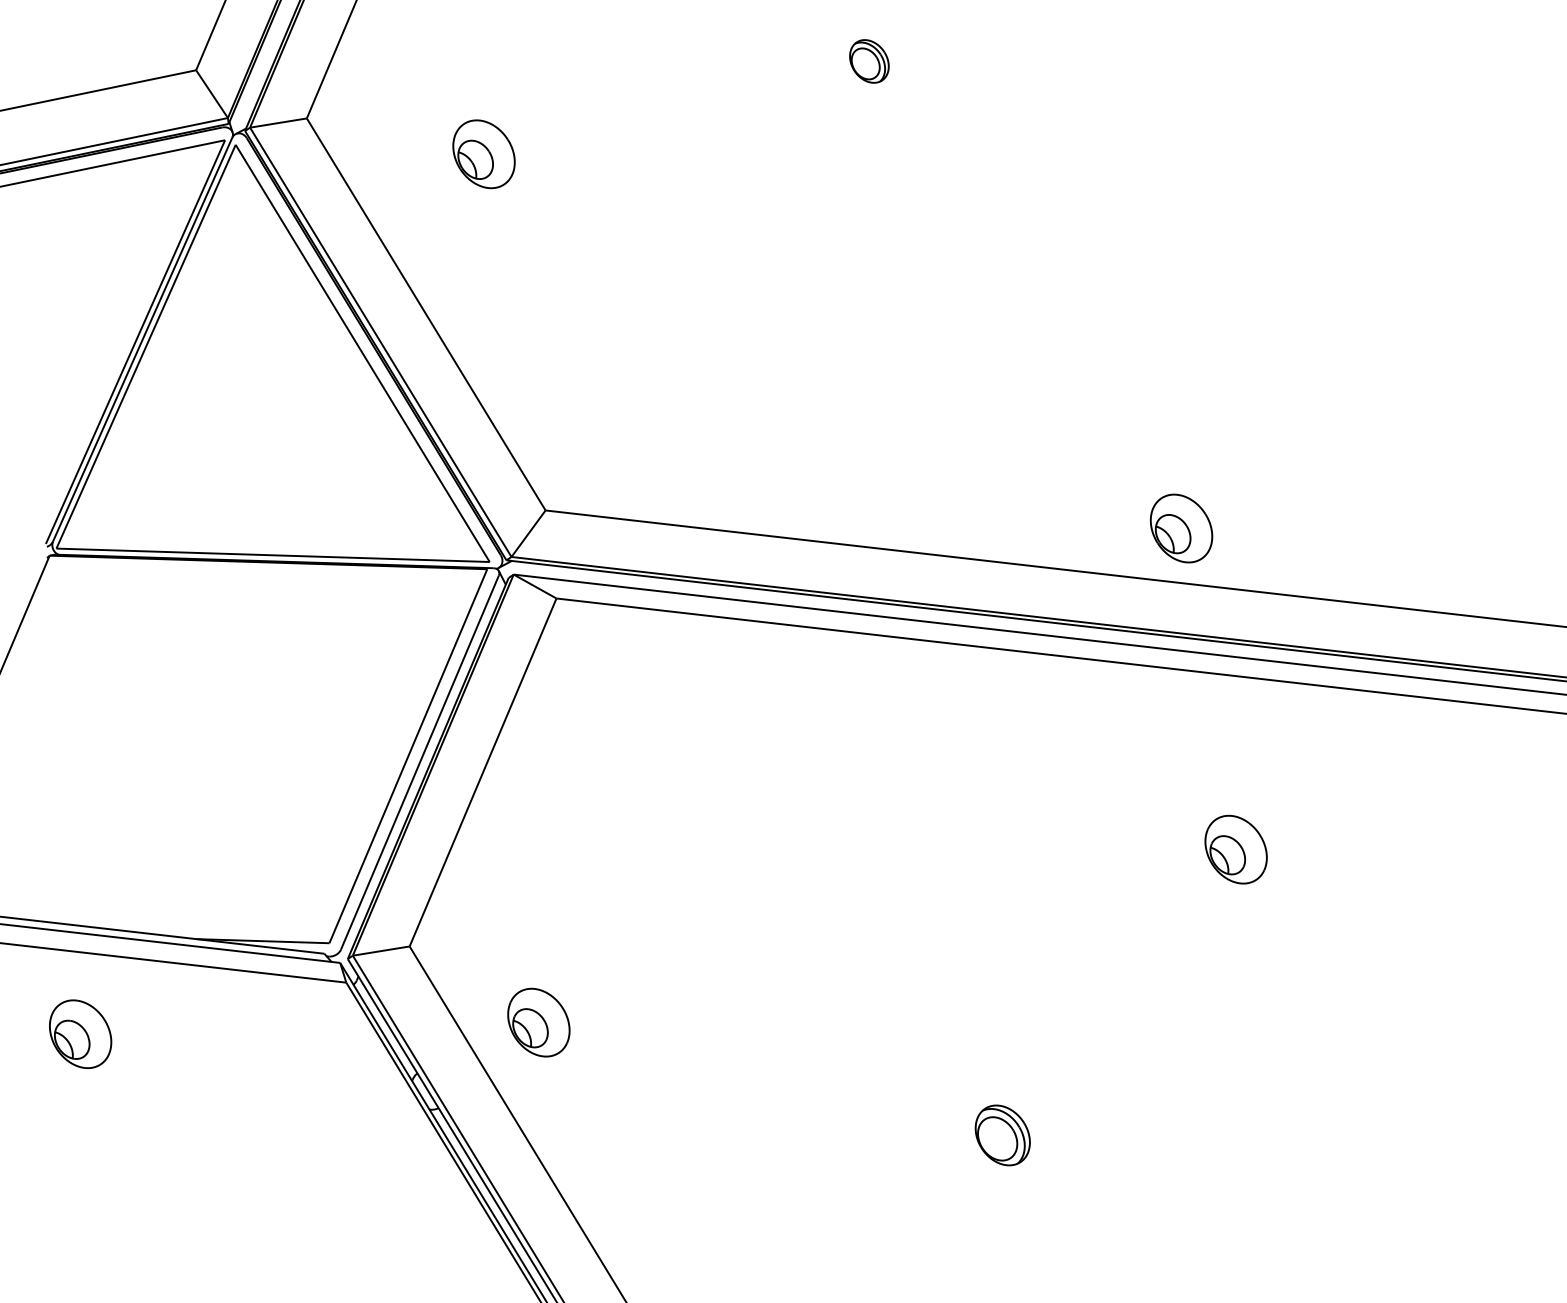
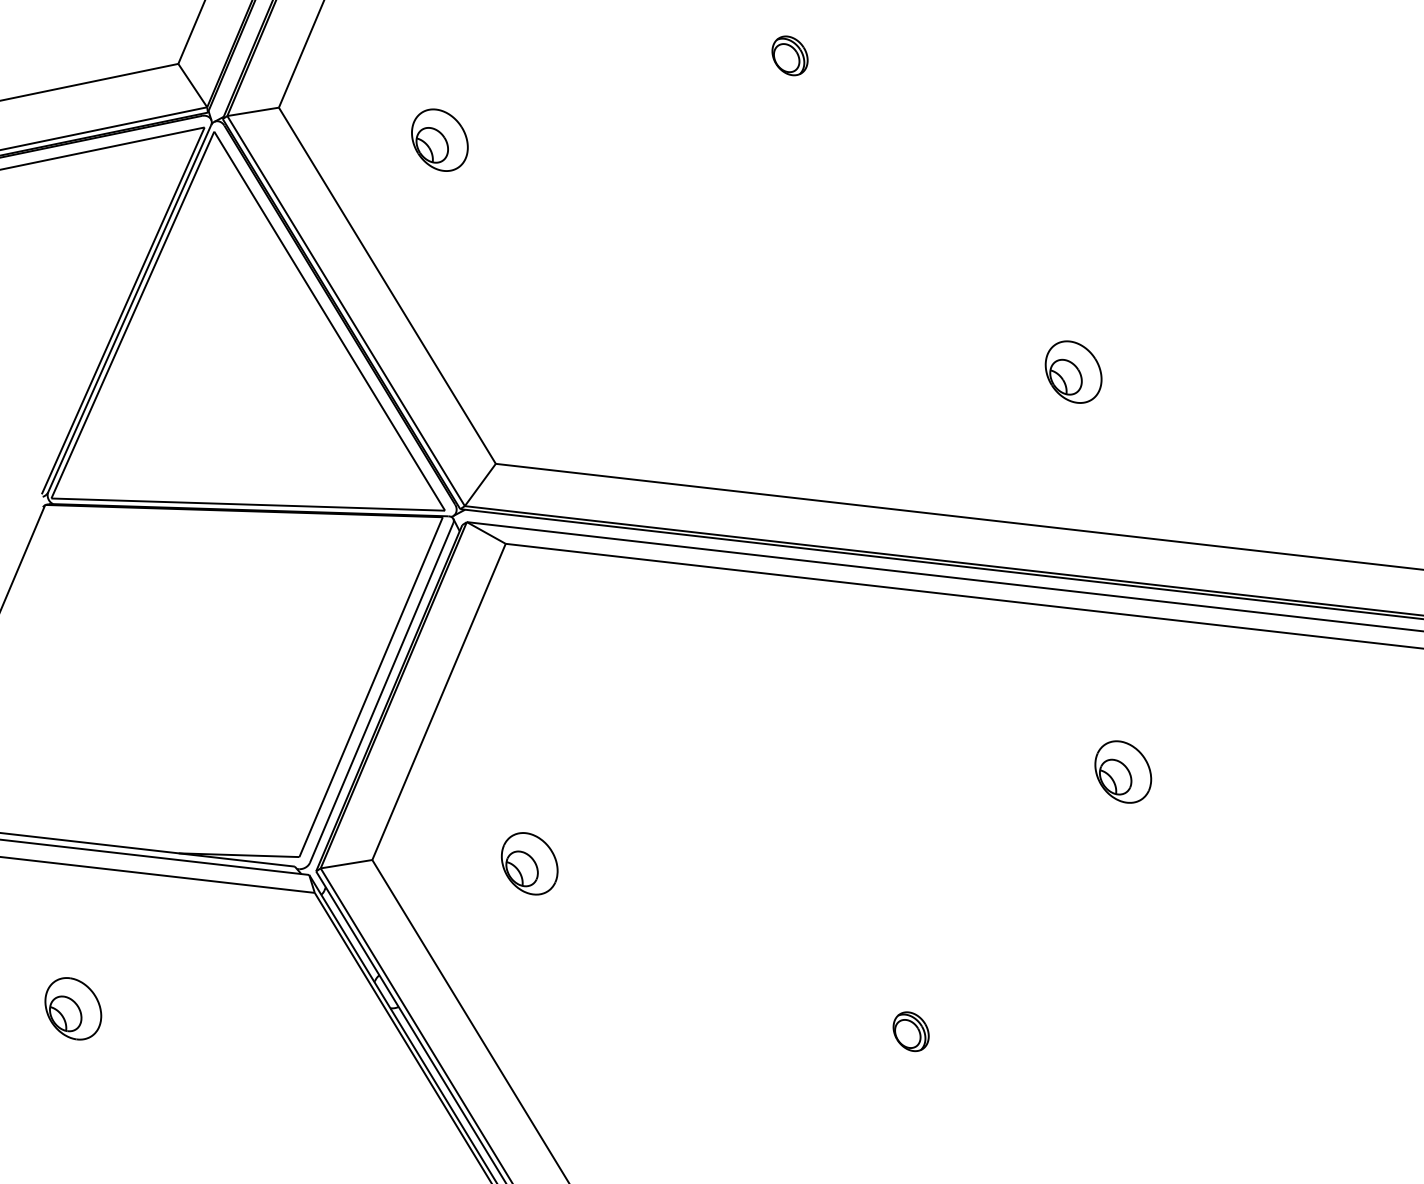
part: (1181, 528) -> (1073, 372), moved
part: (538, 1022) -> (529, 863), moved
part: (80, 1033) -> (73, 1008), moved
part: (1002, 1135) -> (910, 1031), size x0.71

